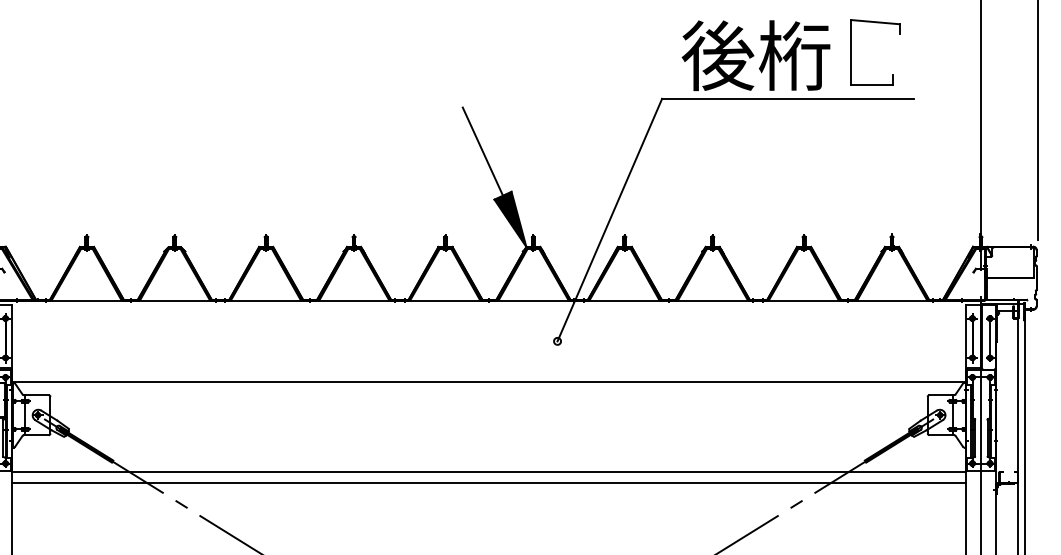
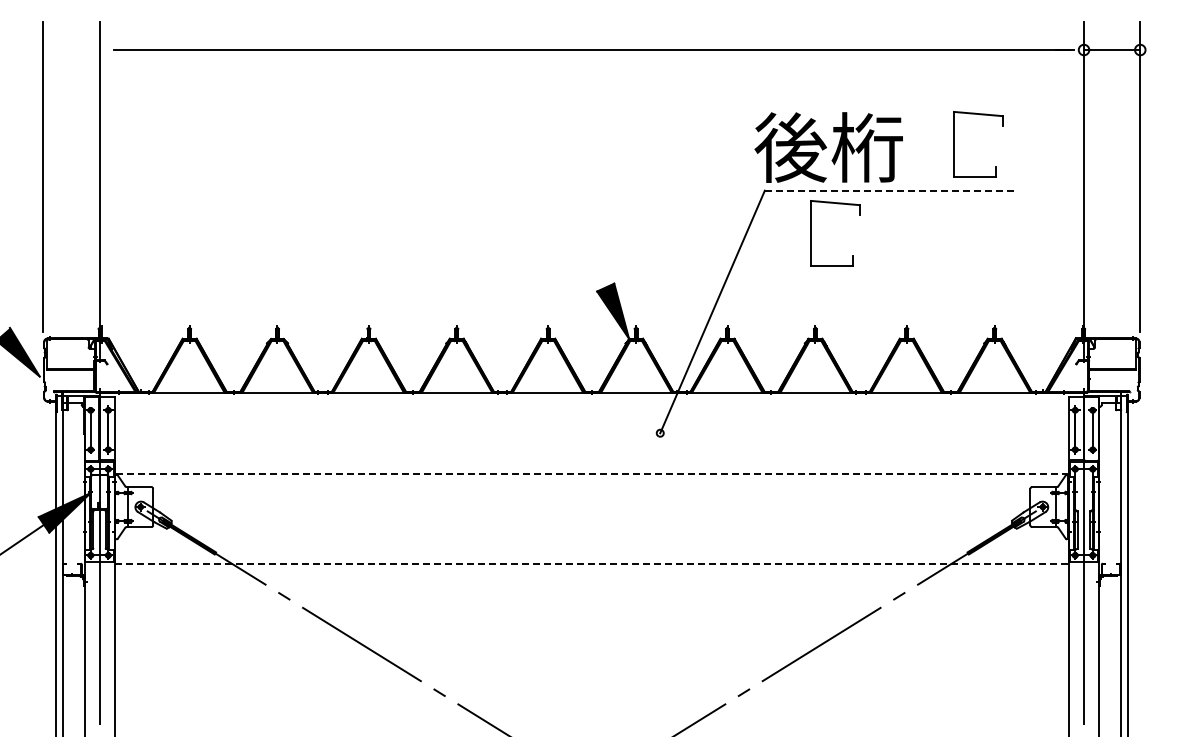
text: (755, 55) -> (828, 147), moved
line: (787, 98) -> (890, 190), solid -> dashed
part: (708, 141) -> (811, 233), added
line: (482, 151) -> (585, 243), removed
line: (488, 381) -> (591, 473), solid -> dashed
line: (489, 471) -> (592, 563), solid -> dashed
line: (488, 483) -> (591, 575), removed

